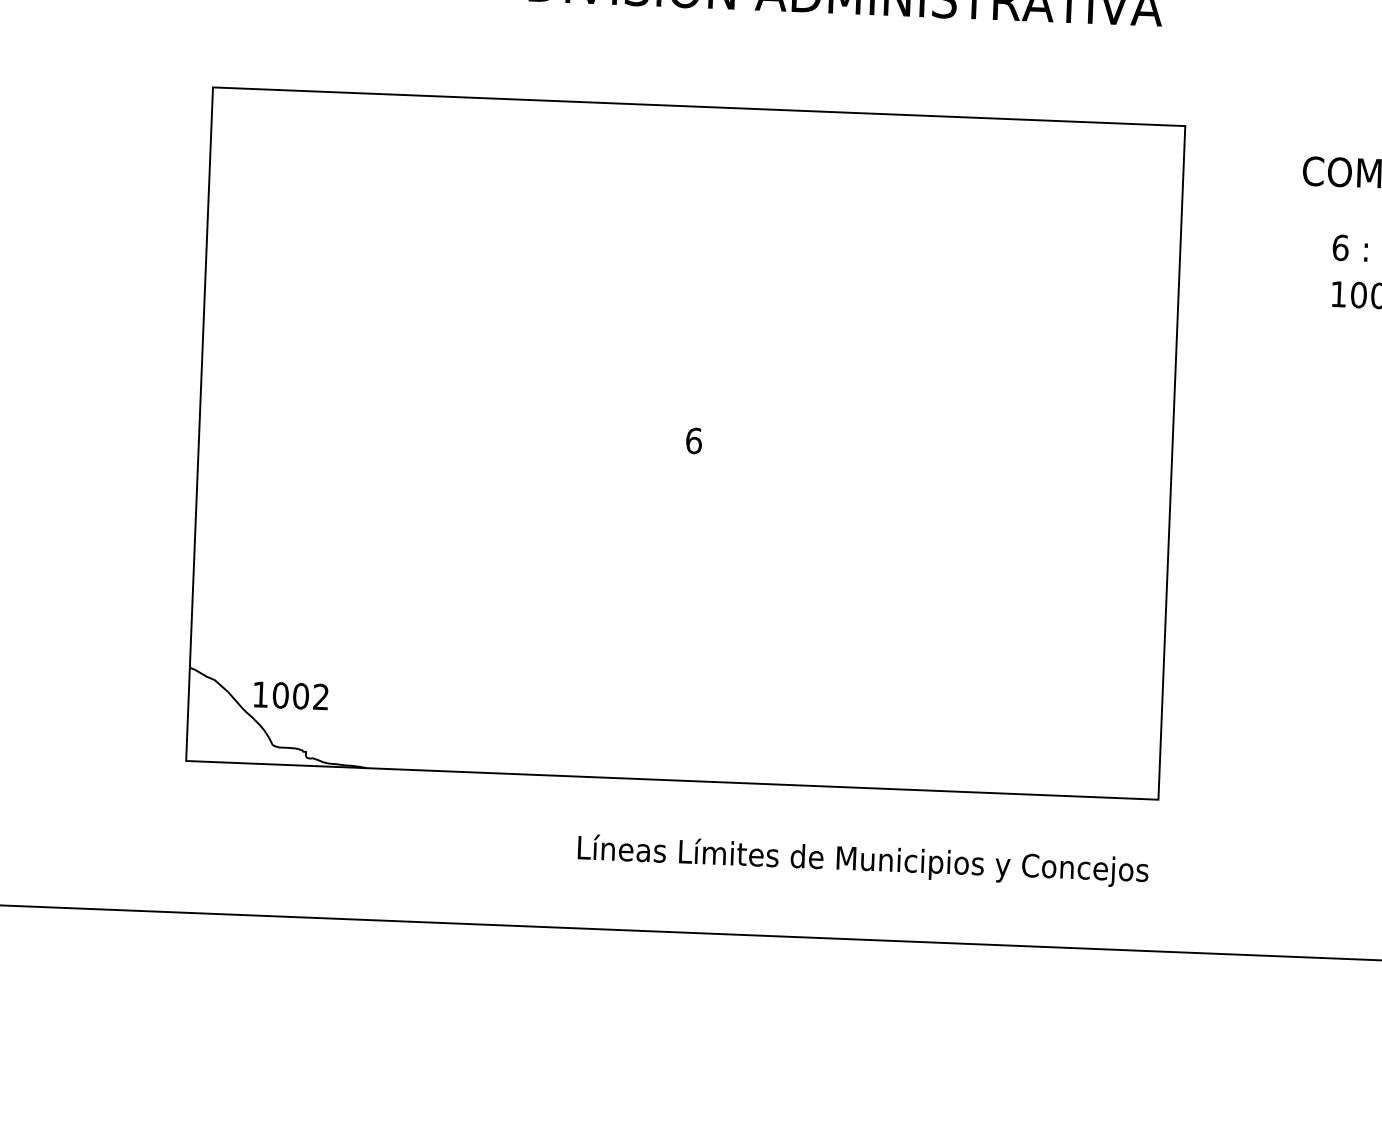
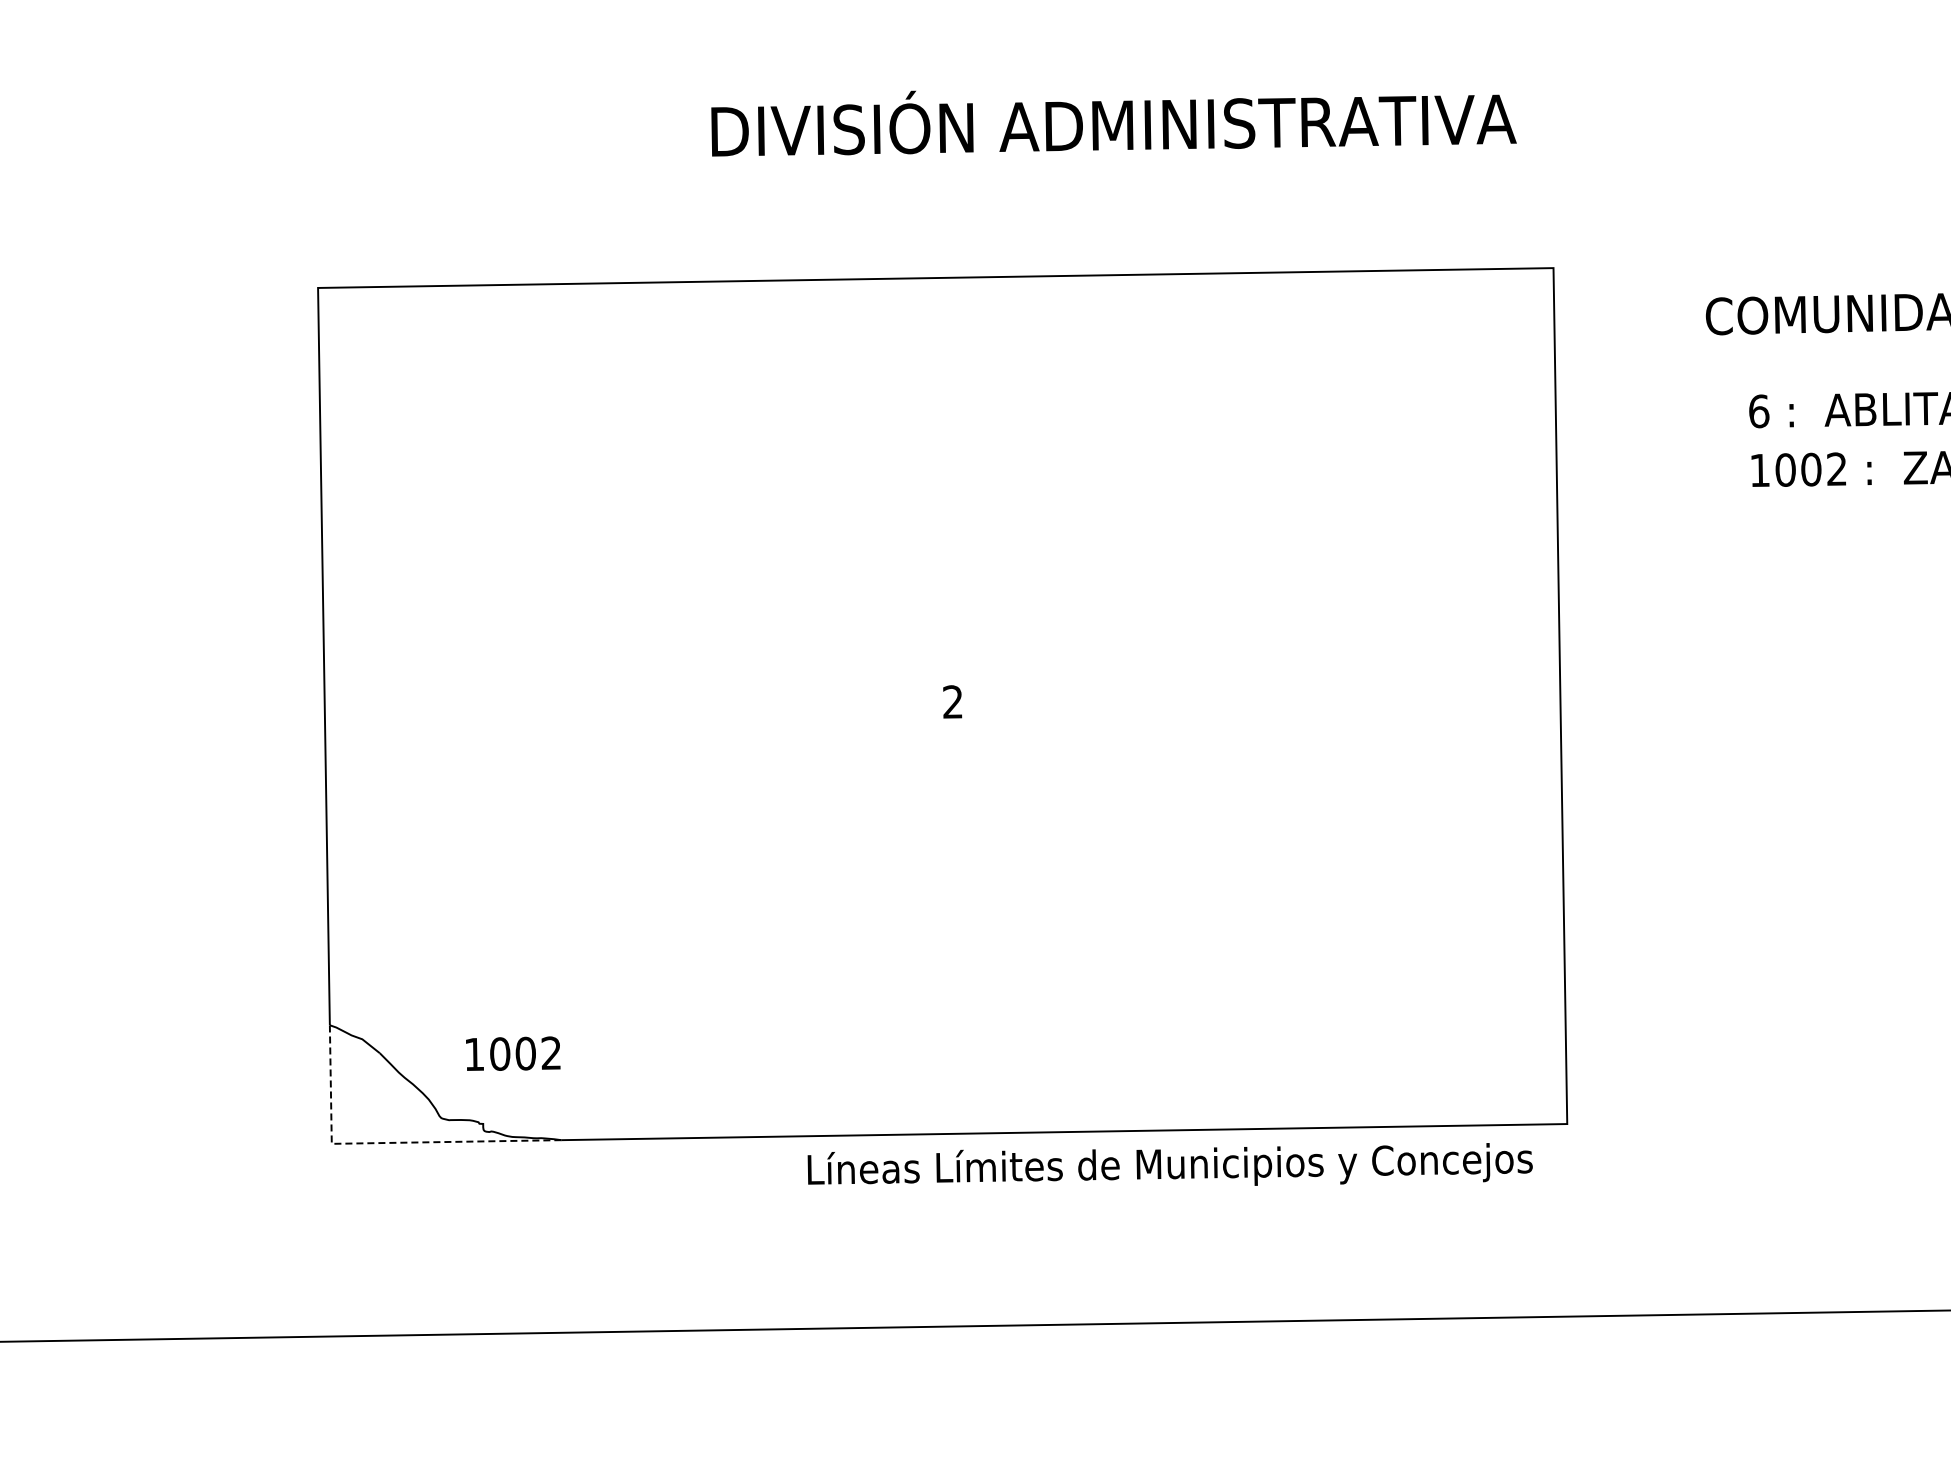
text: (694, 440) -> (953, 701), 6 -> 2
text: (291, 695) -> (513, 1053), moved
line: (229, 762) -> (386, 1142), solid -> dashed
text: (862, 859) -> (1169, 1164), moved

